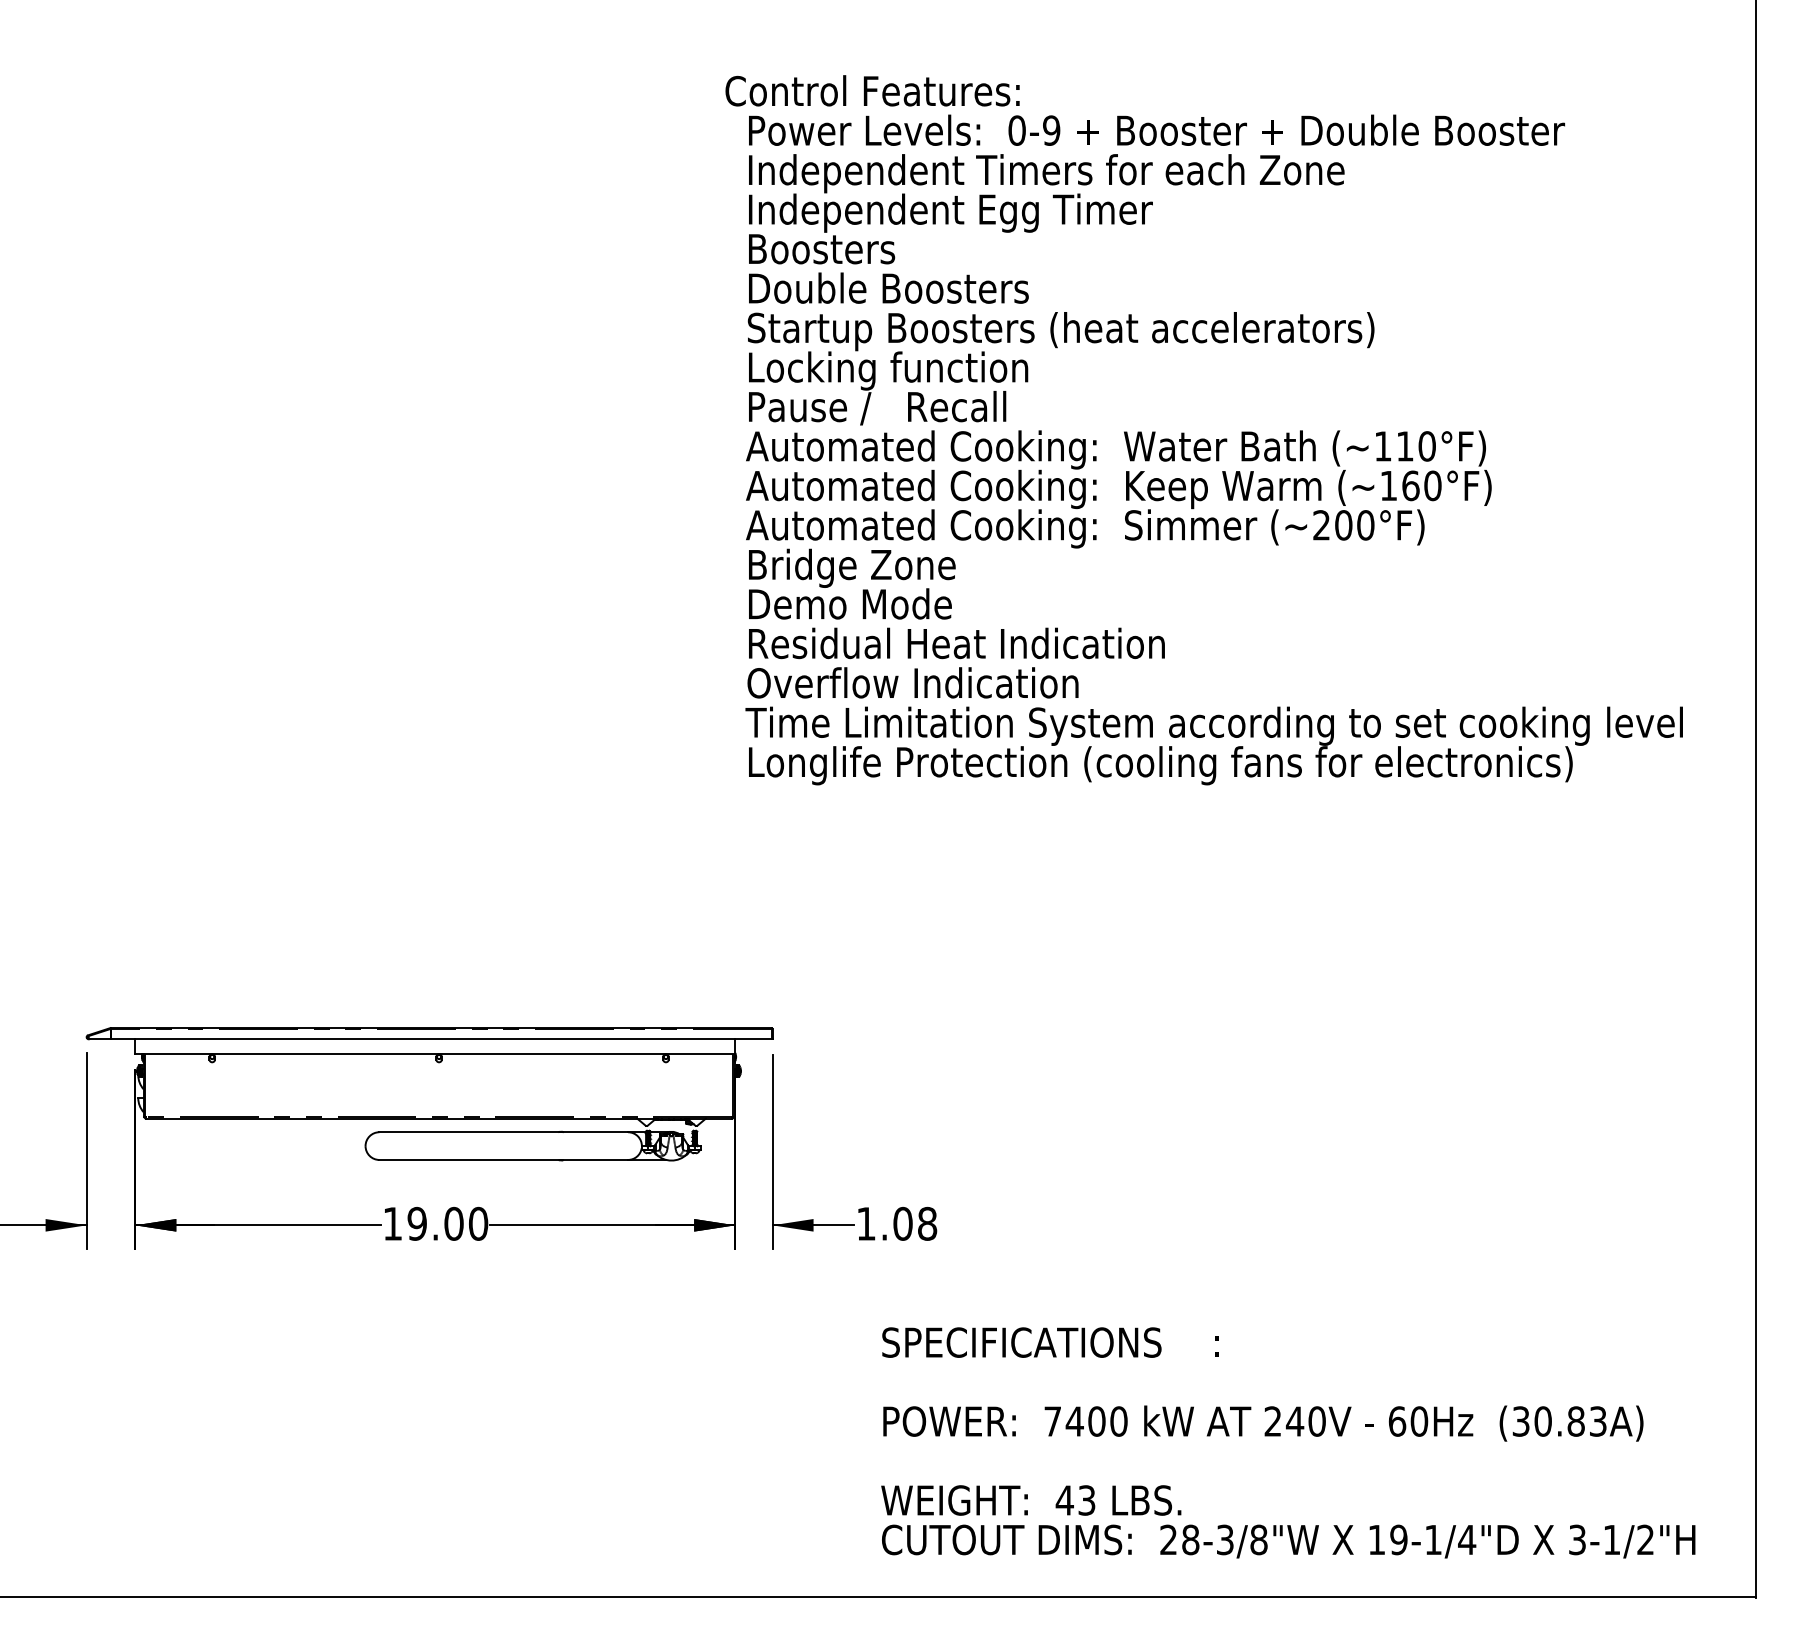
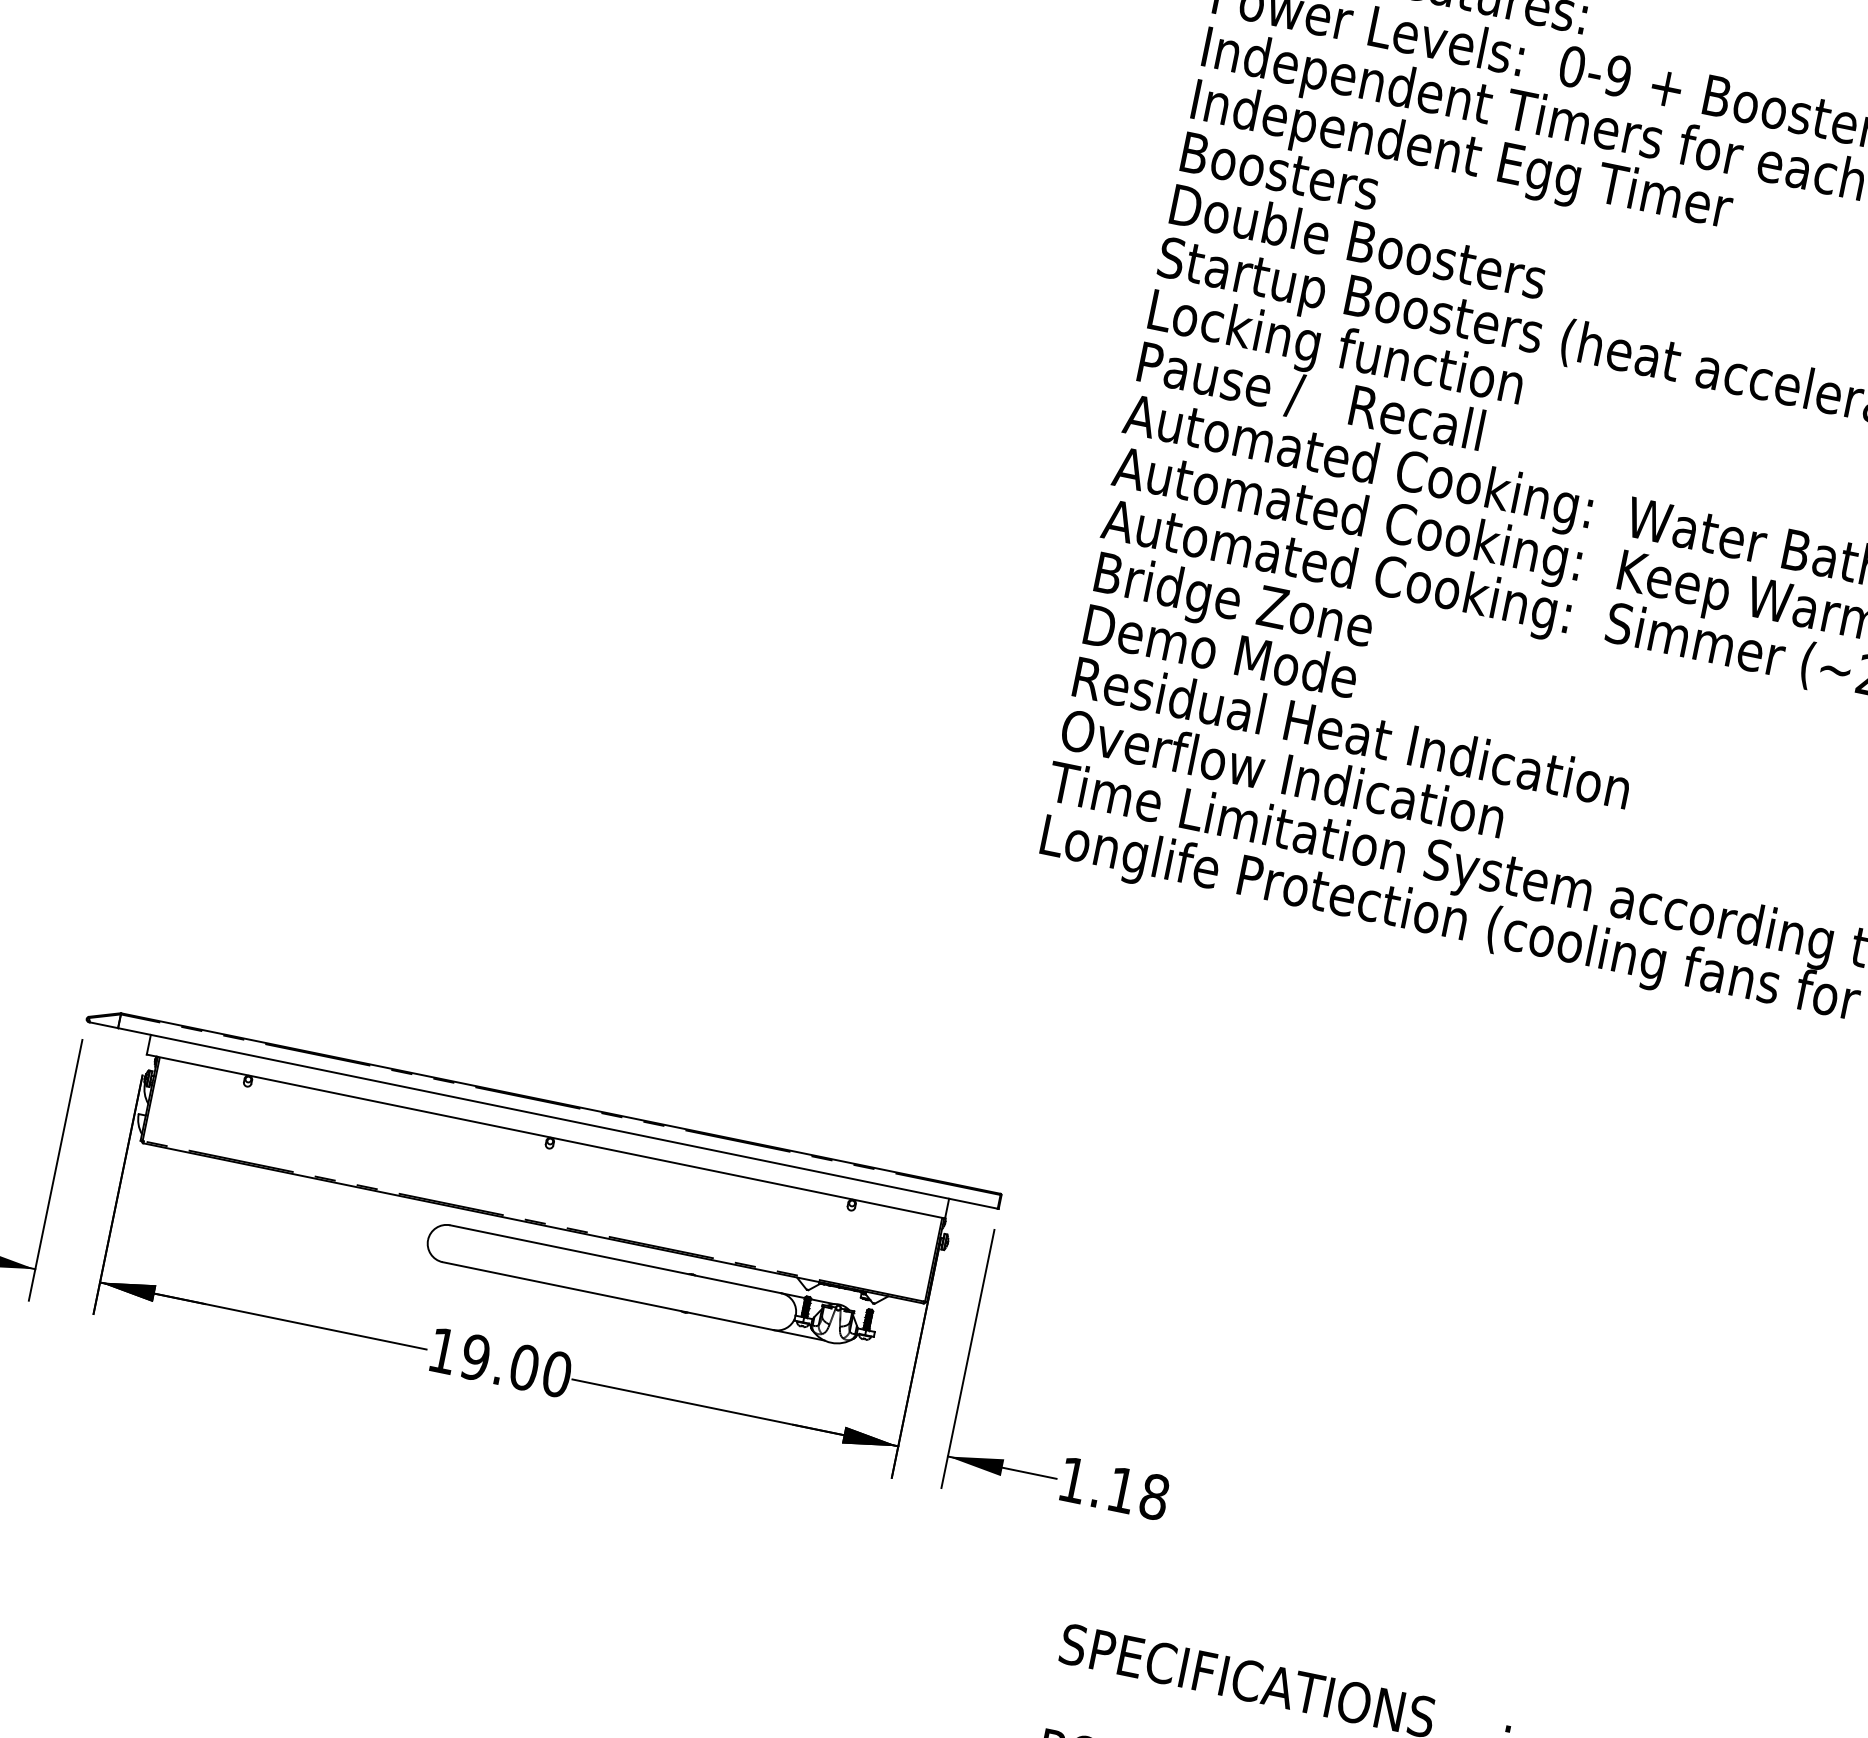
text: (902, 1223) -> (1121, 1489), 1.08 -> 1.18

